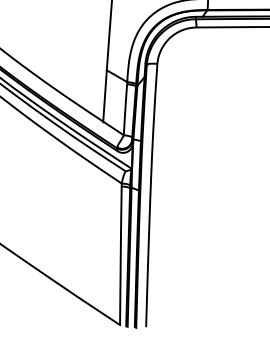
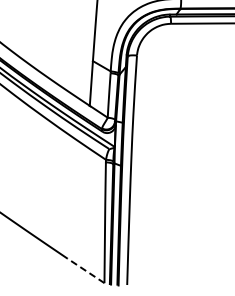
line: (98, 310) -> (85, 270), solid -> dashed

